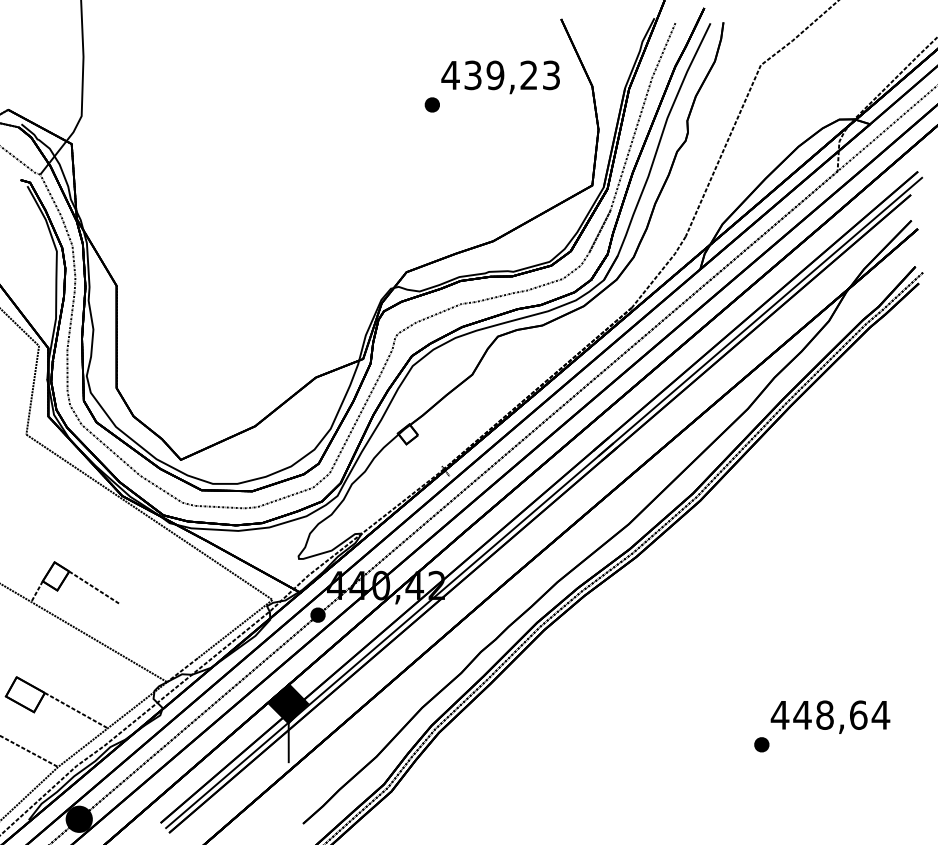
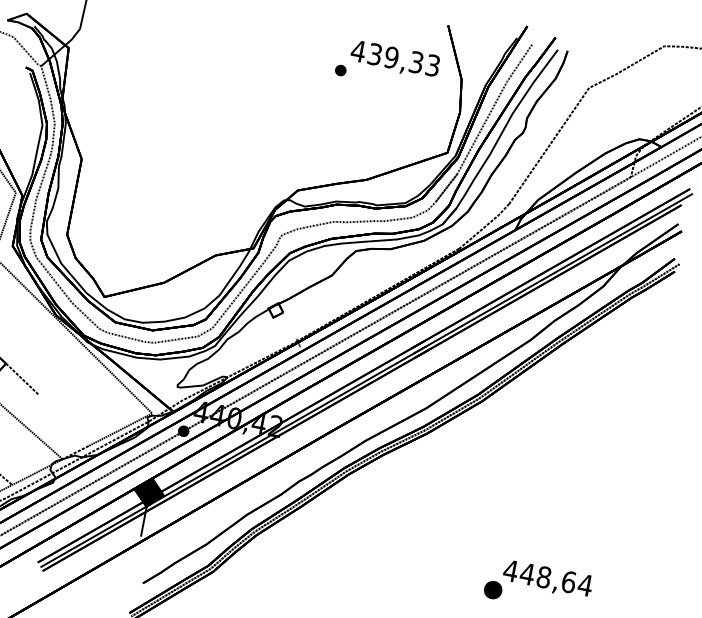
text: (528, 75) -> (416, 62), 439,23 -> 439,33
part: (761, 744) -> (492, 589), size x1.6

